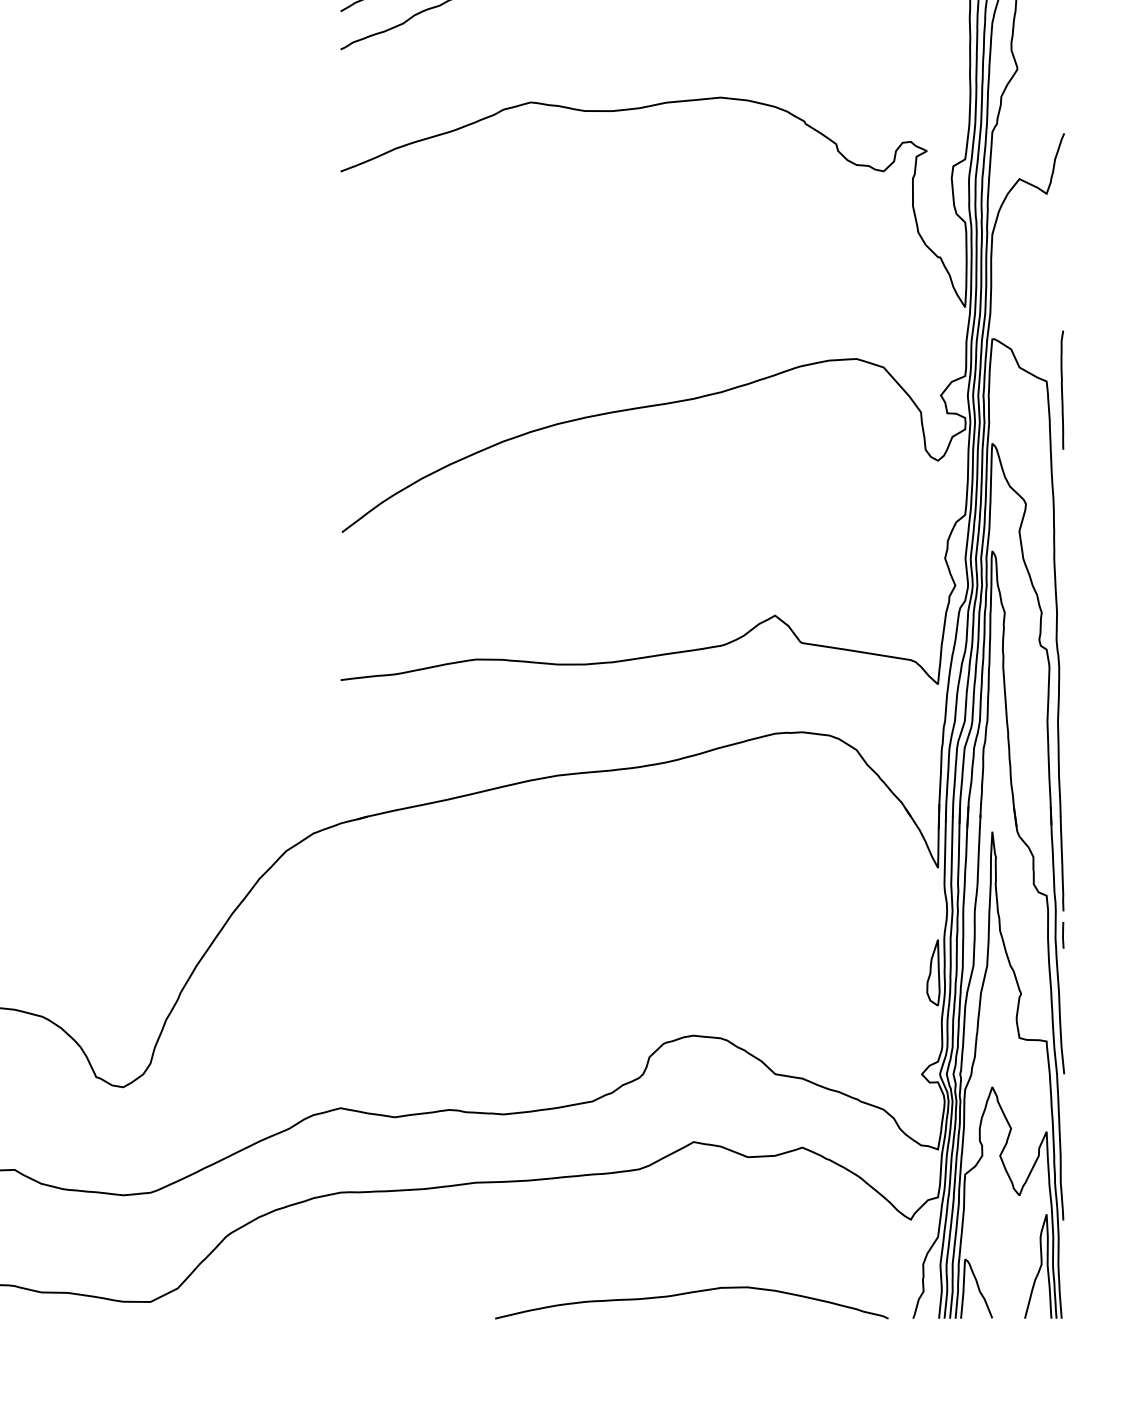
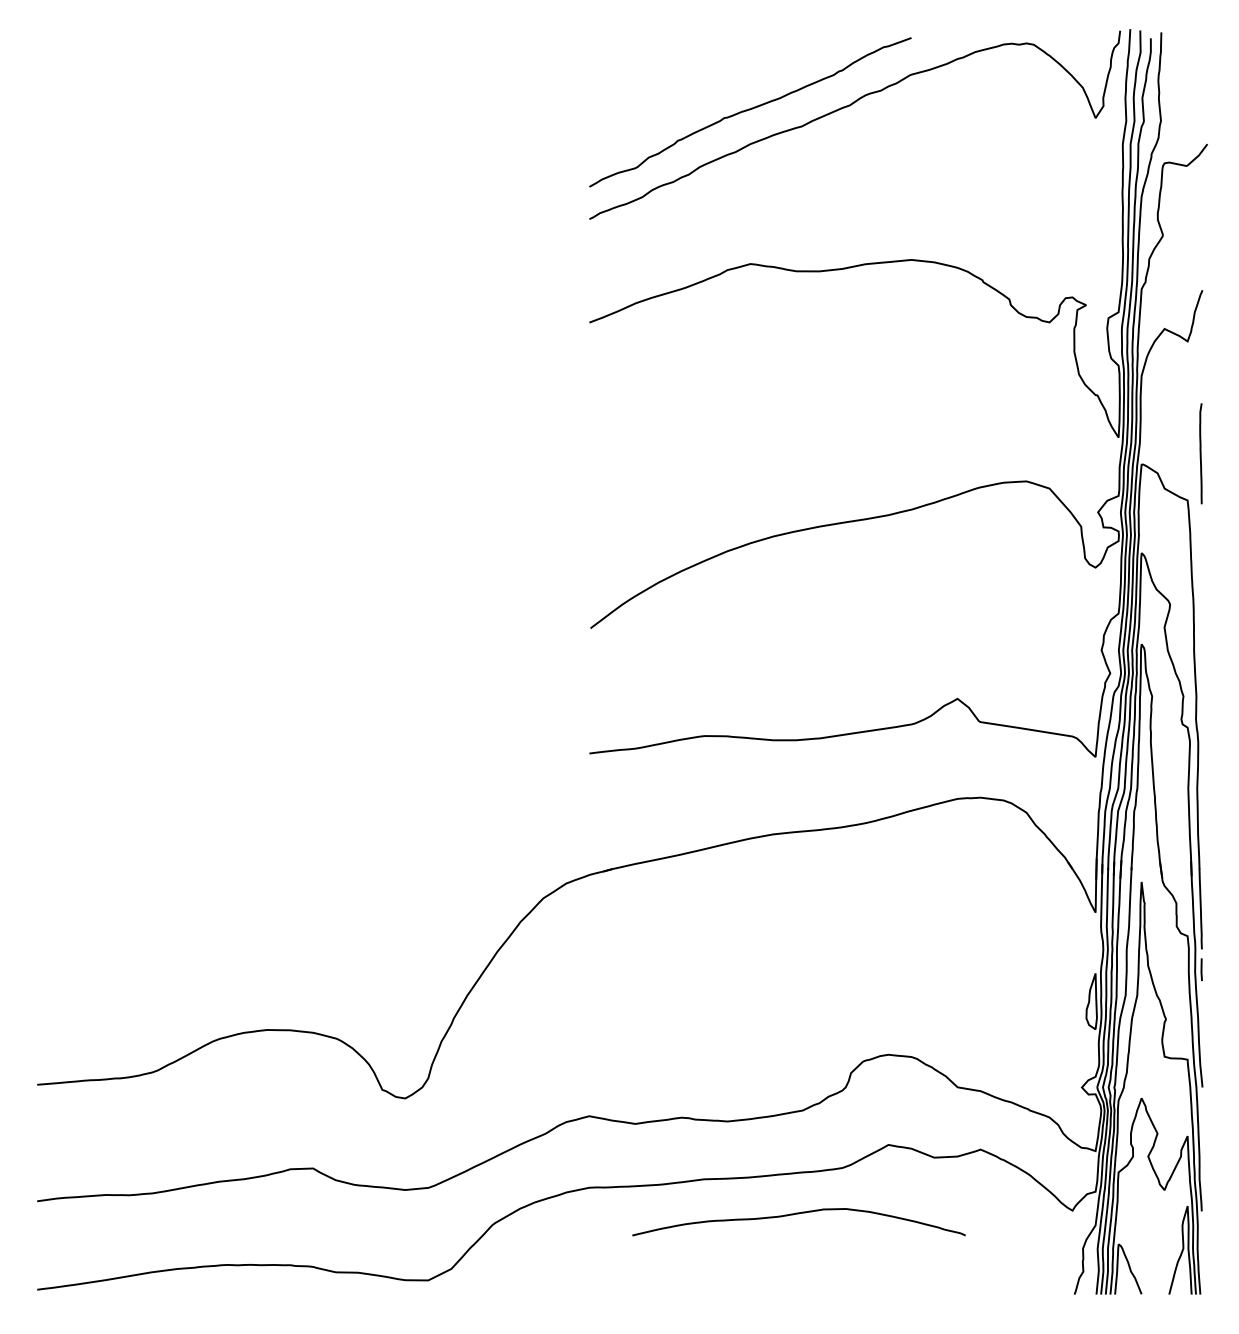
line: (1061, 389) -> (1200, 453), moved
curve: (691, 1293) -> (798, 1214), moved

